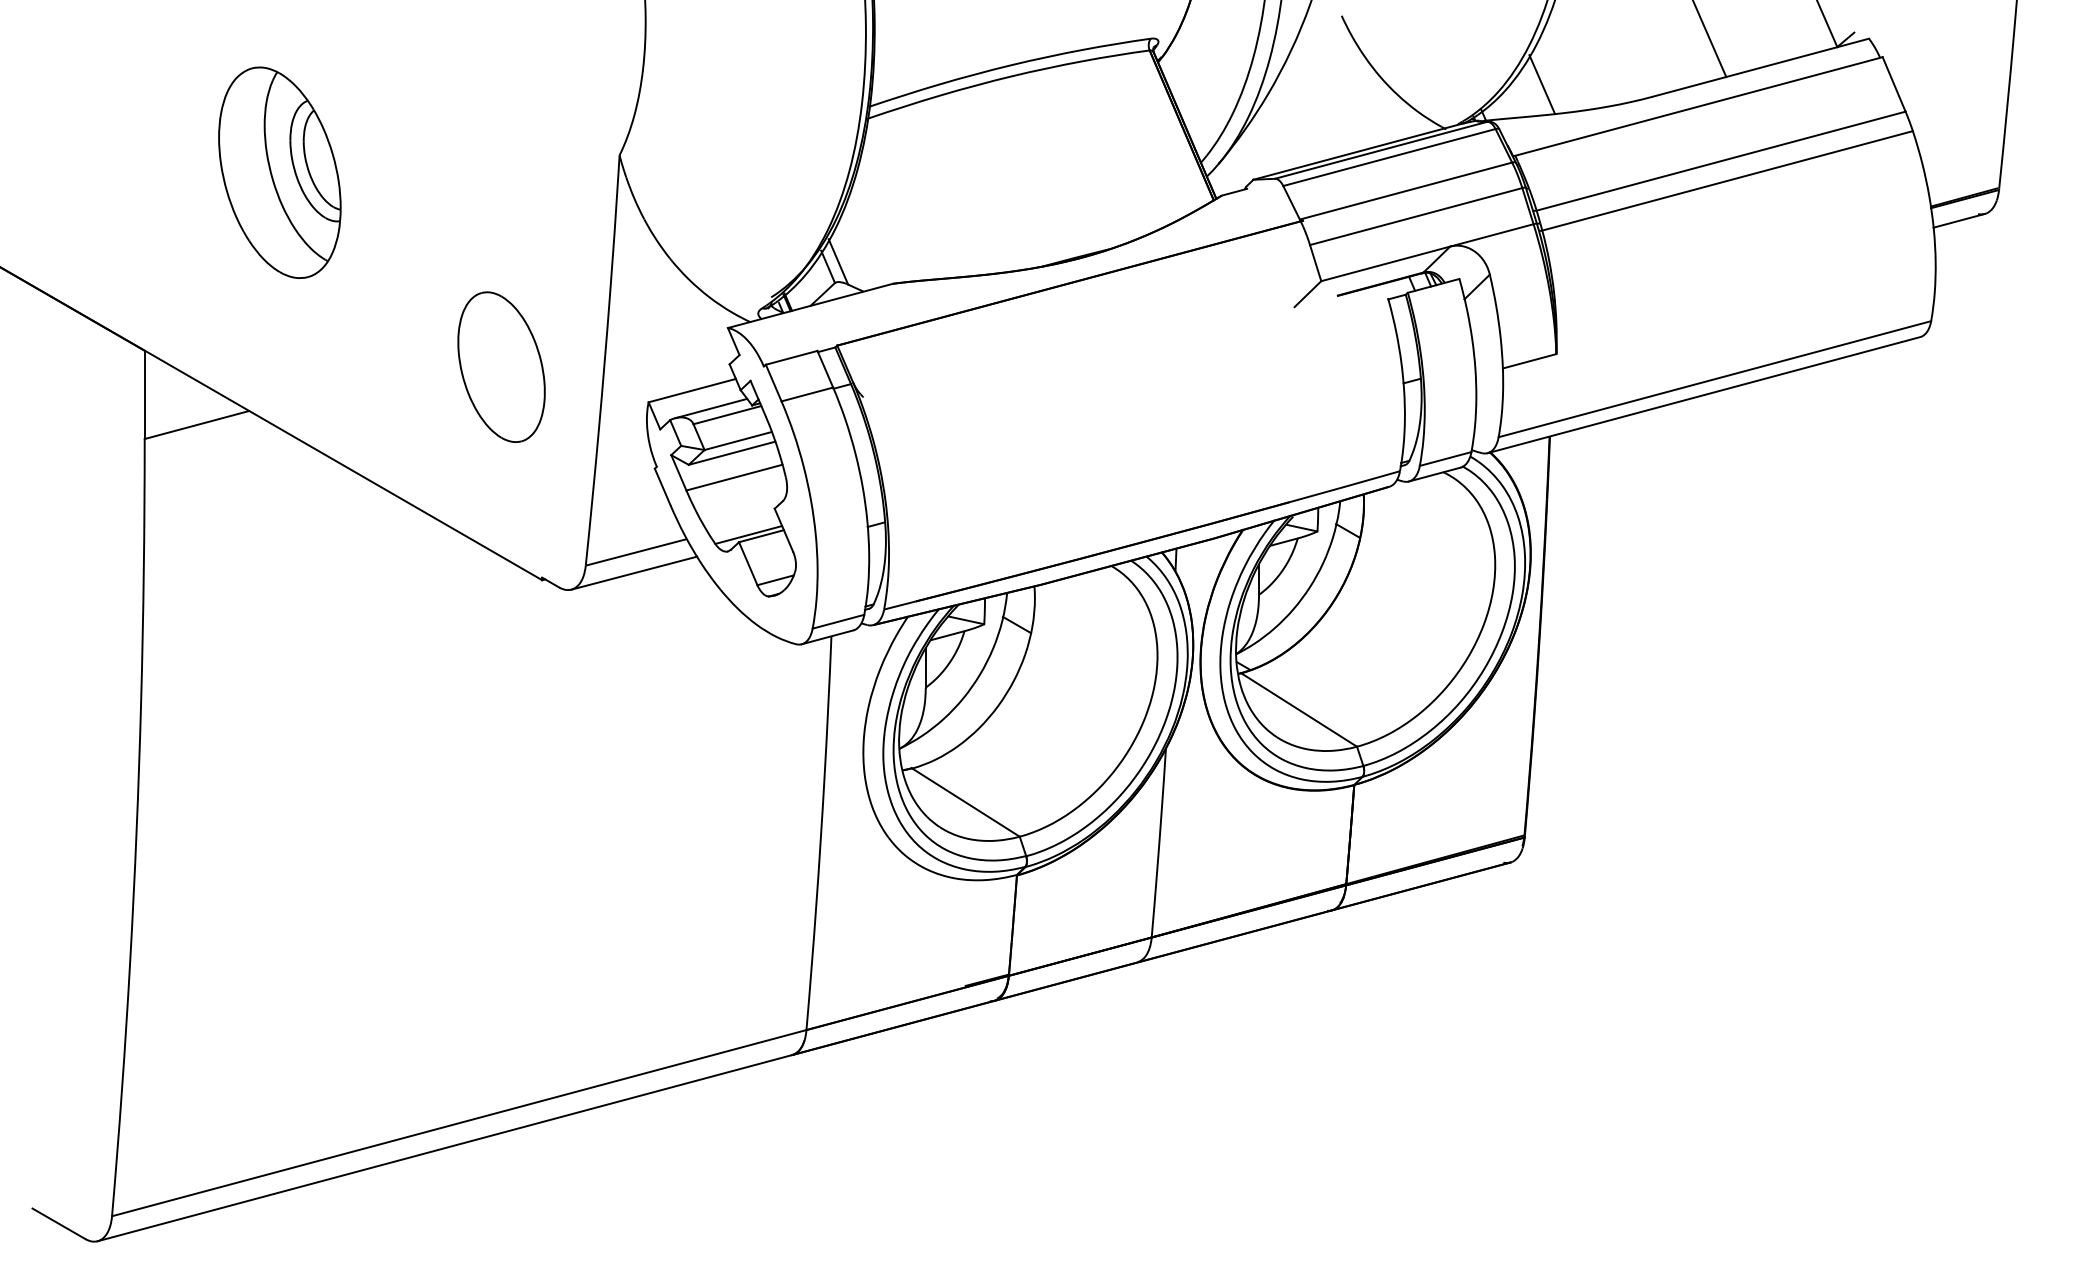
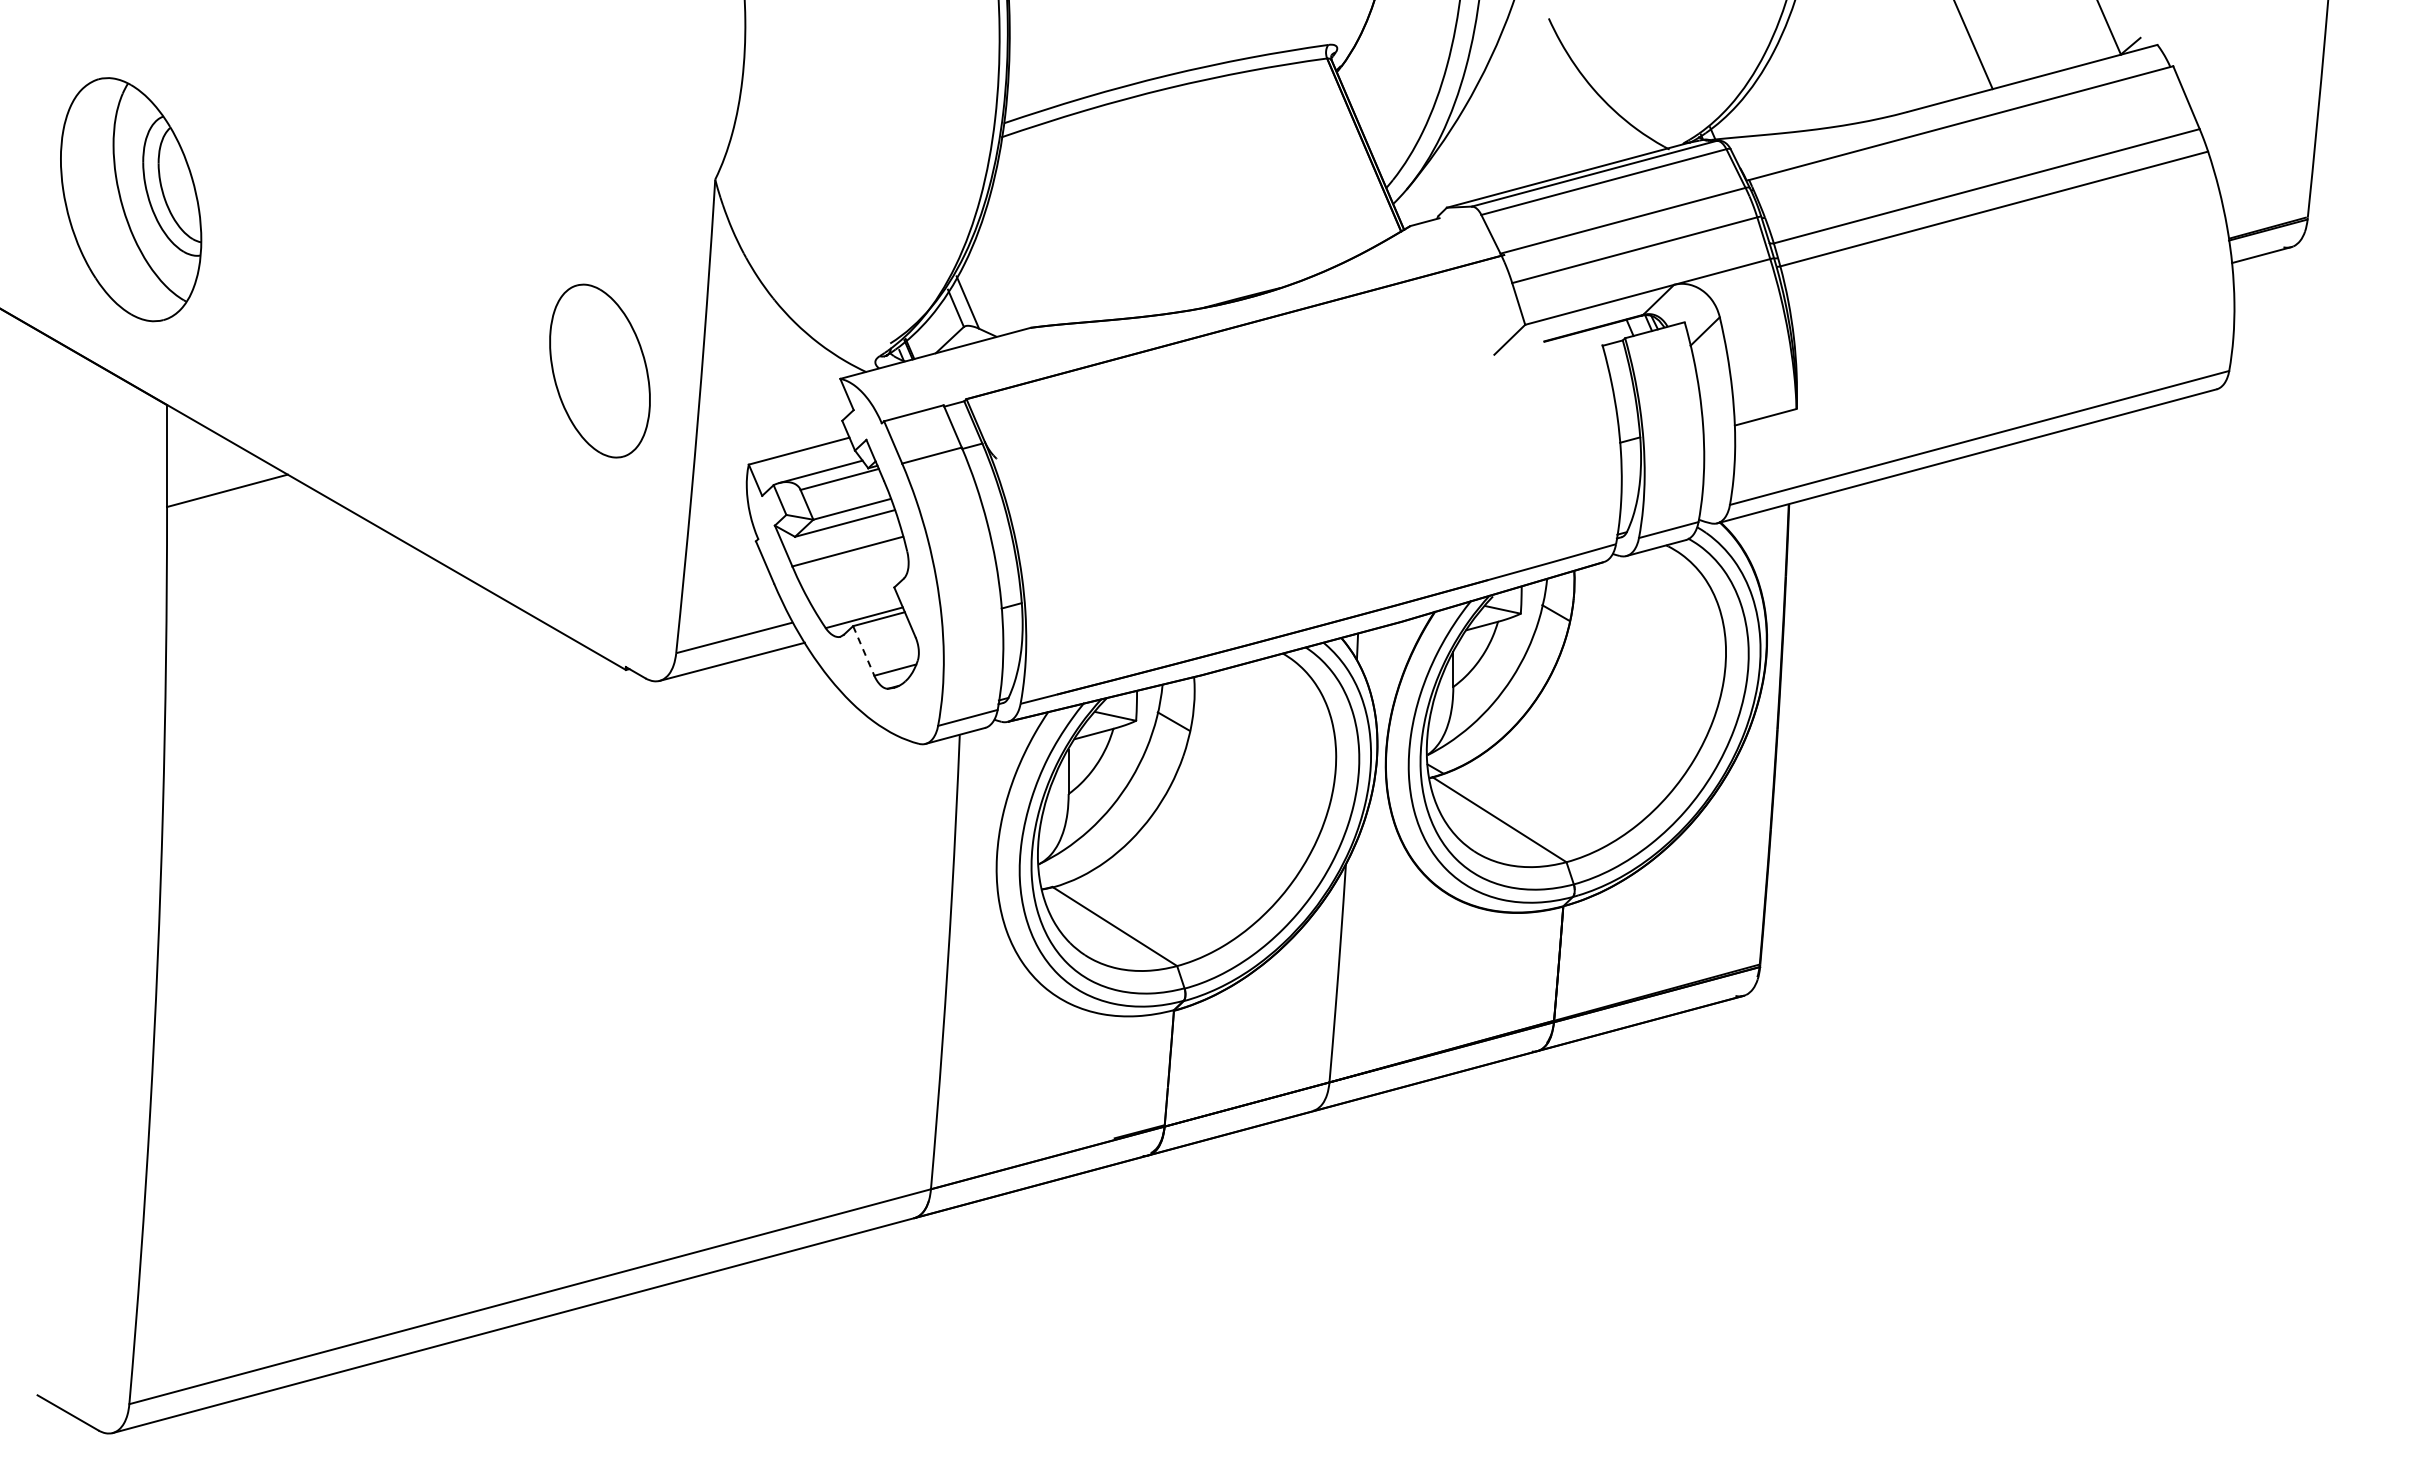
line: (1542, 84) -> (1780, 97), removed
part: (280, 172) -> (131, 199), moved
part: (501, 366) -> (599, 370), moved
line: (748, 563) -> (863, 650), solid -> dashed

